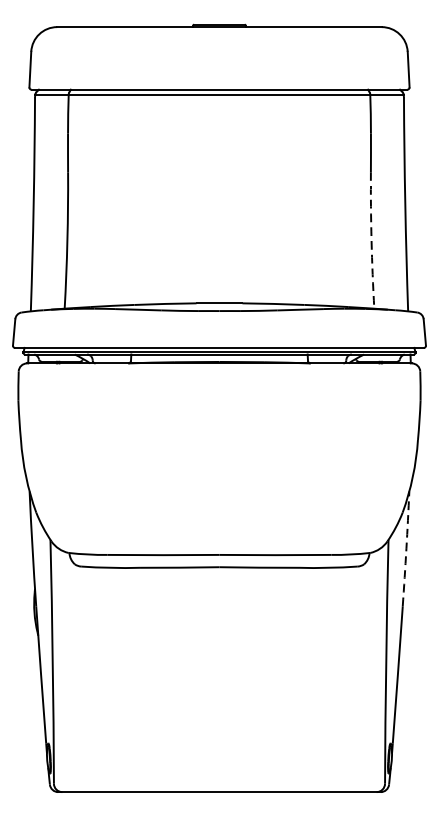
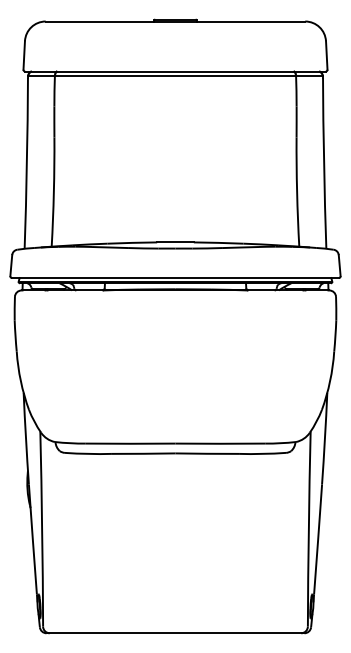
arc: (372, 240) -> (297, 192), dashed -> solid
arc: (405, 548) -> (324, 438), dashed -> solid

